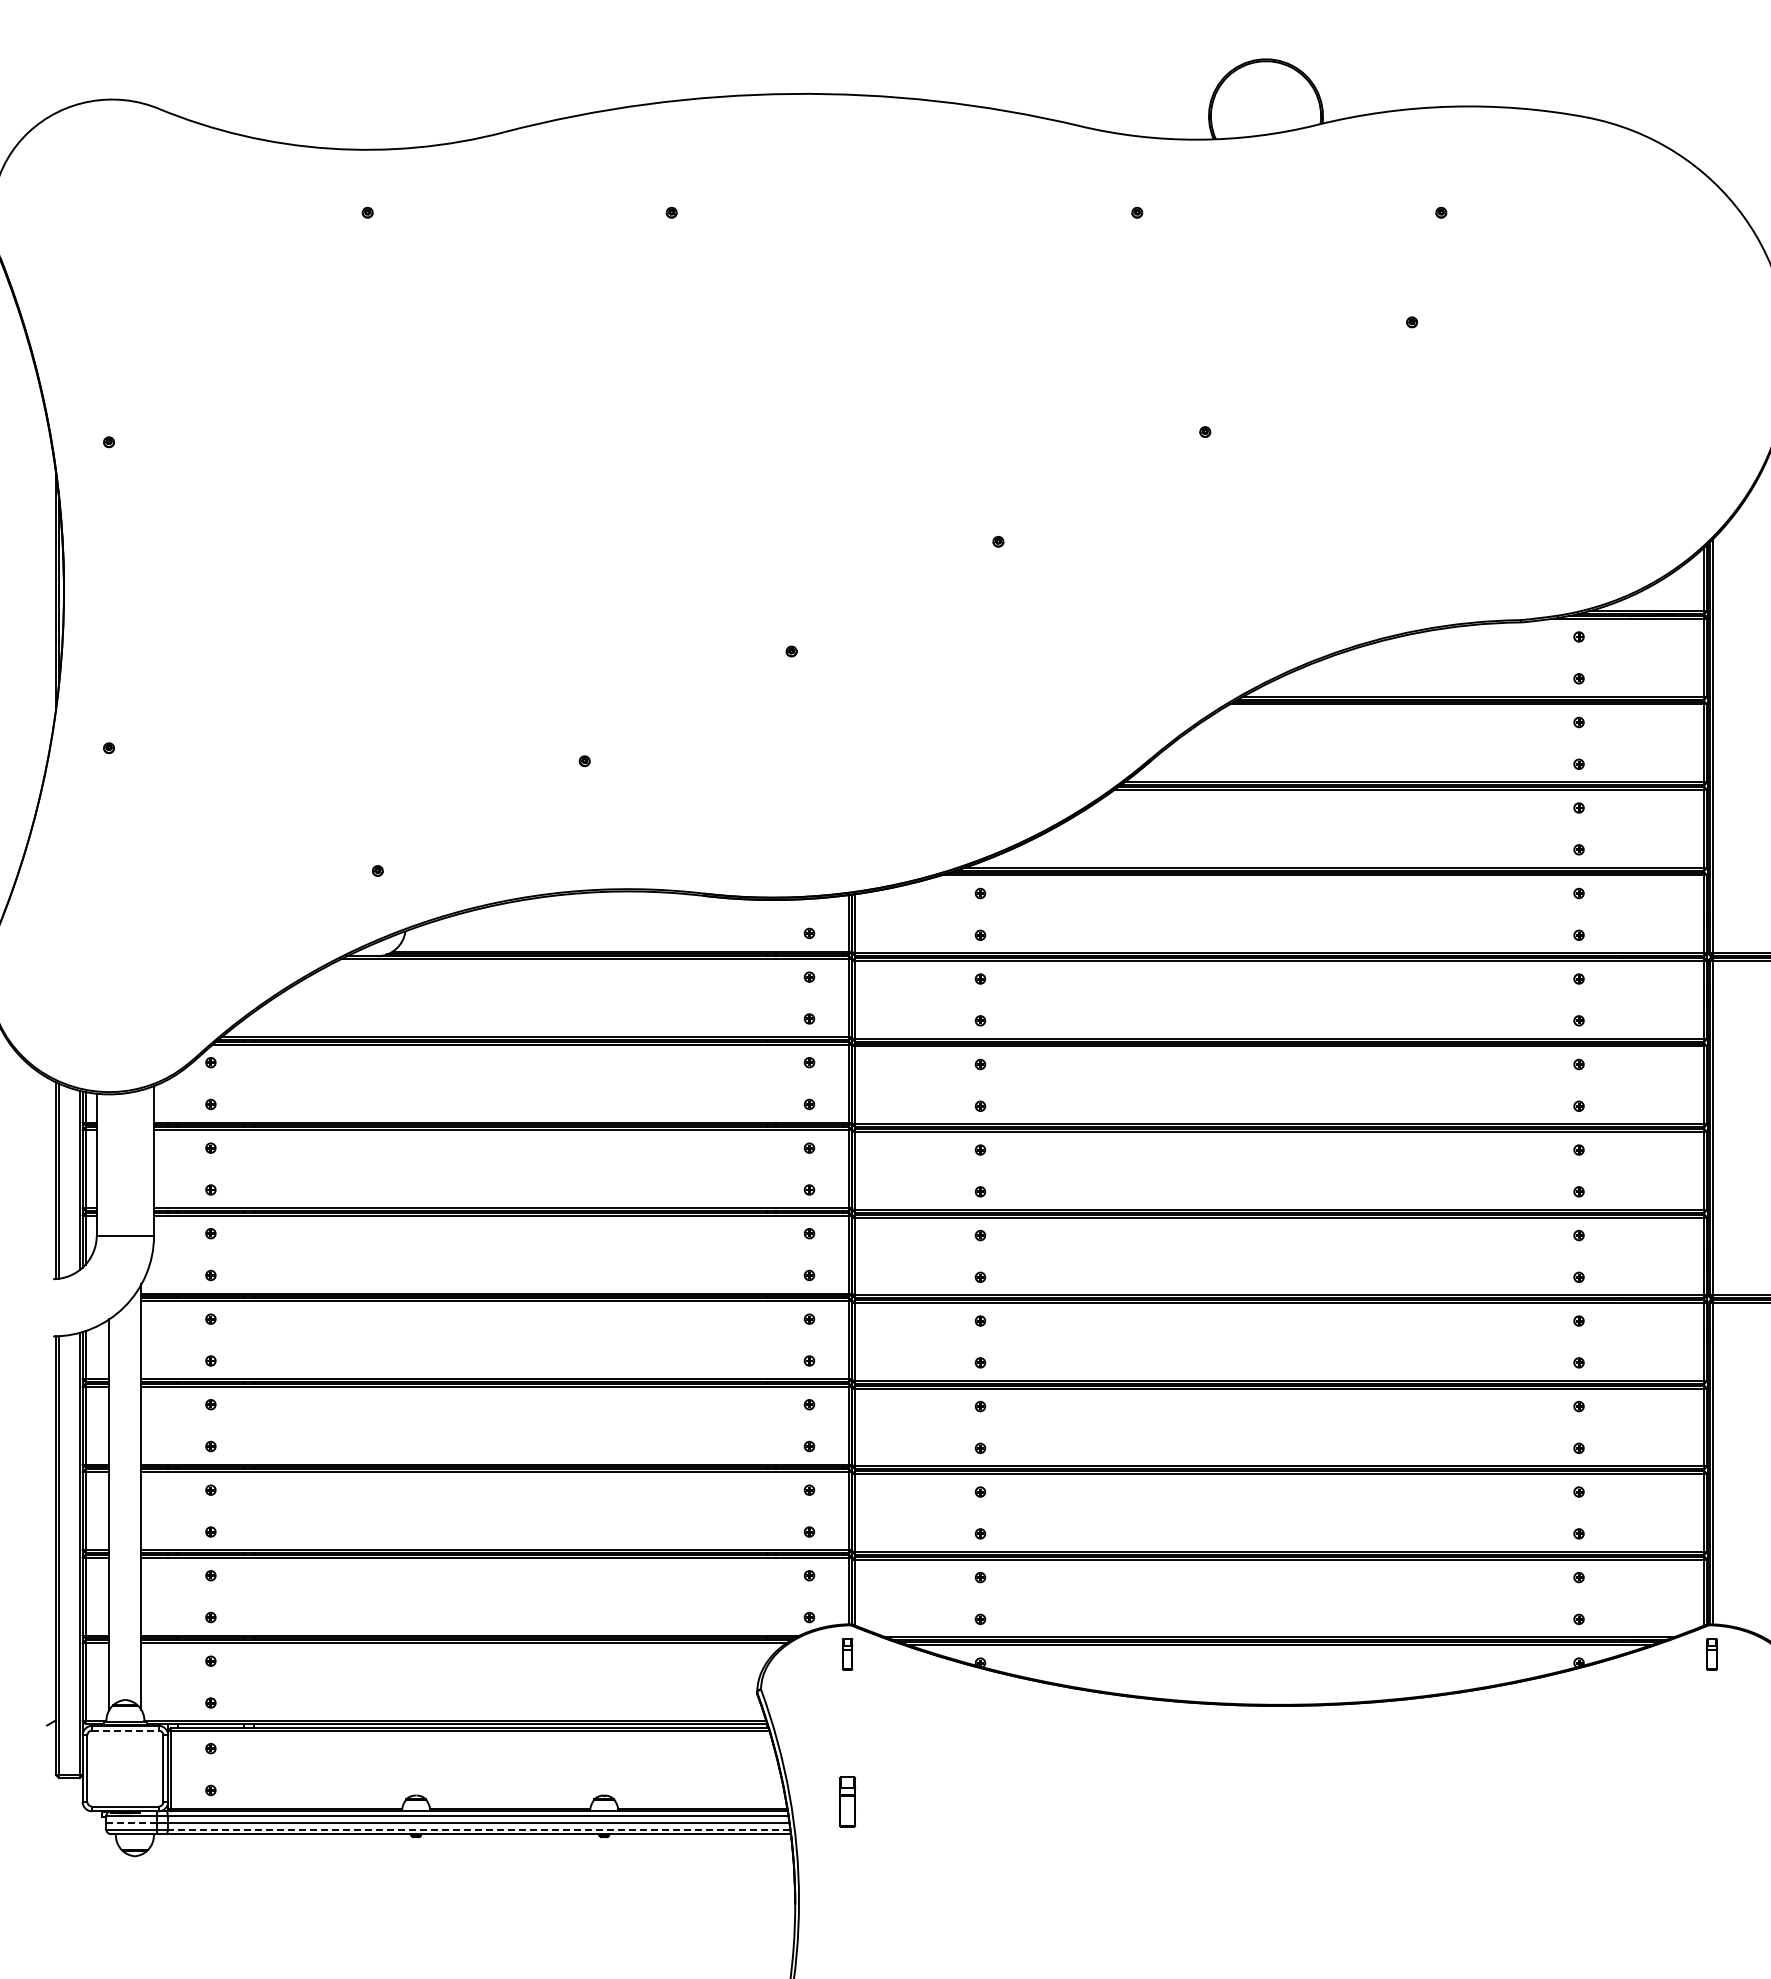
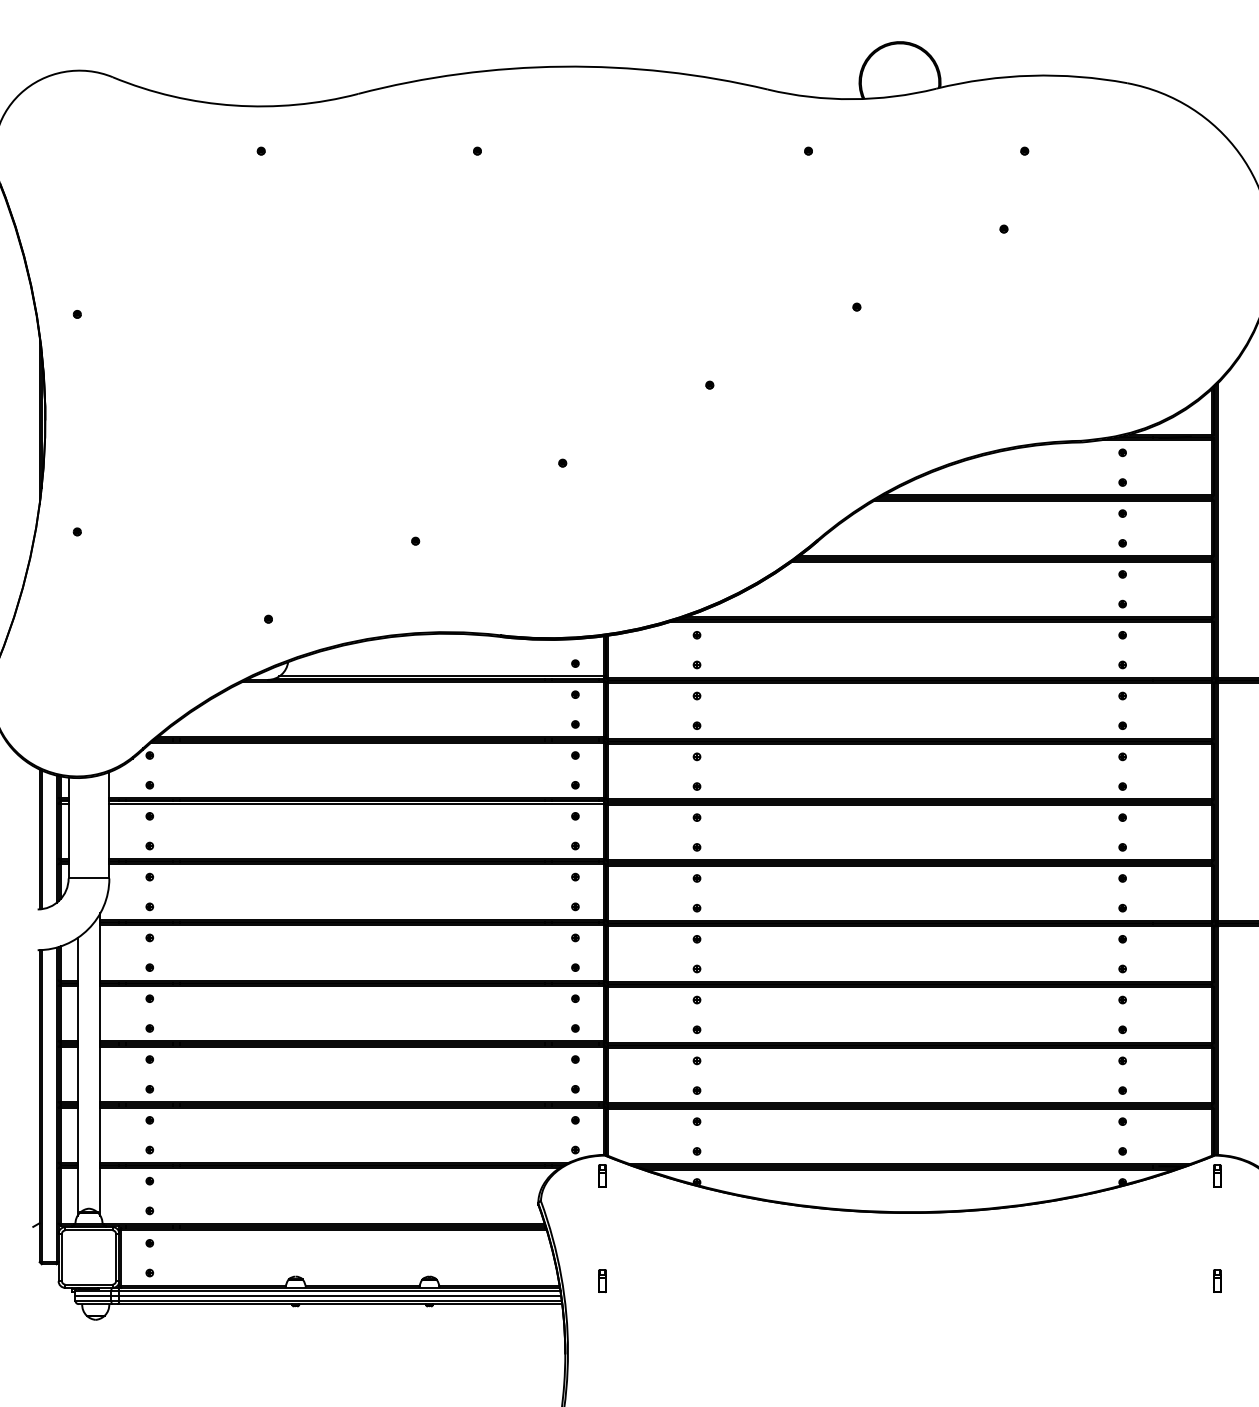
line: (125, 1730) -> (89, 1230), dashed -> solid
part: (847, 1801) -> (602, 1280), size x0.62
part: (1711, 1801) -> (1216, 1280), added
line: (132, 1822) -> (94, 1295), dashed -> solid
line: (478, 1829) -> (340, 1300), dashed -> solid

